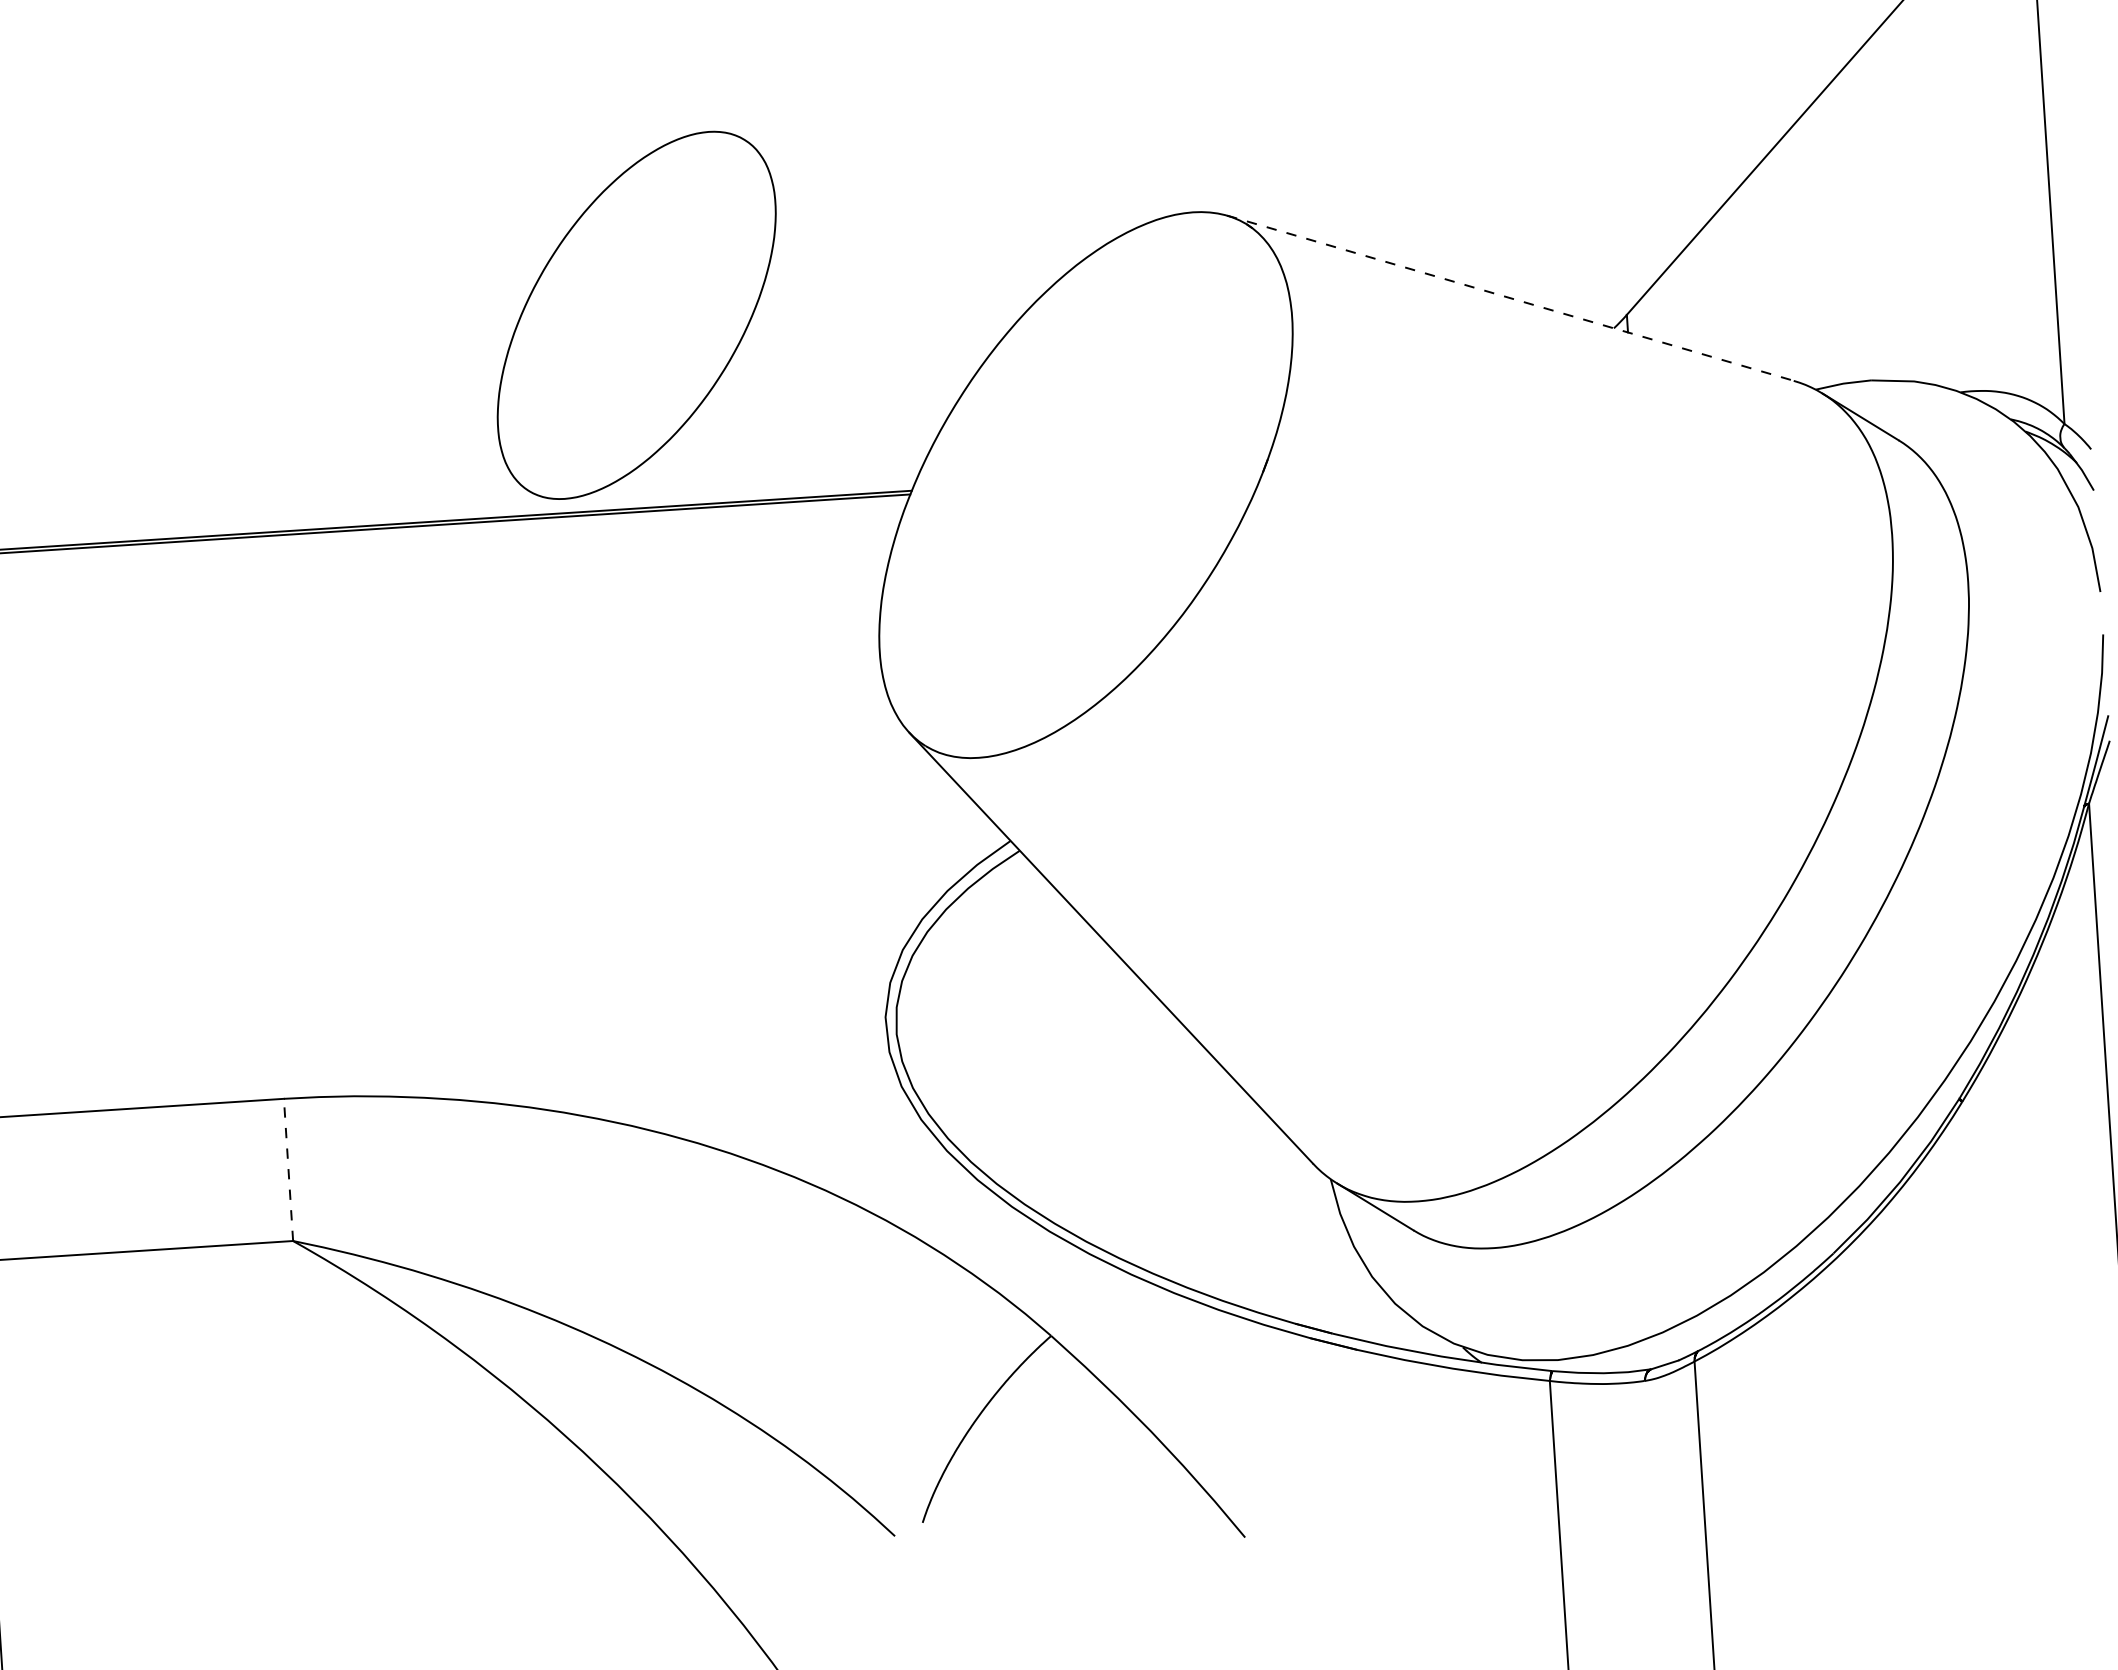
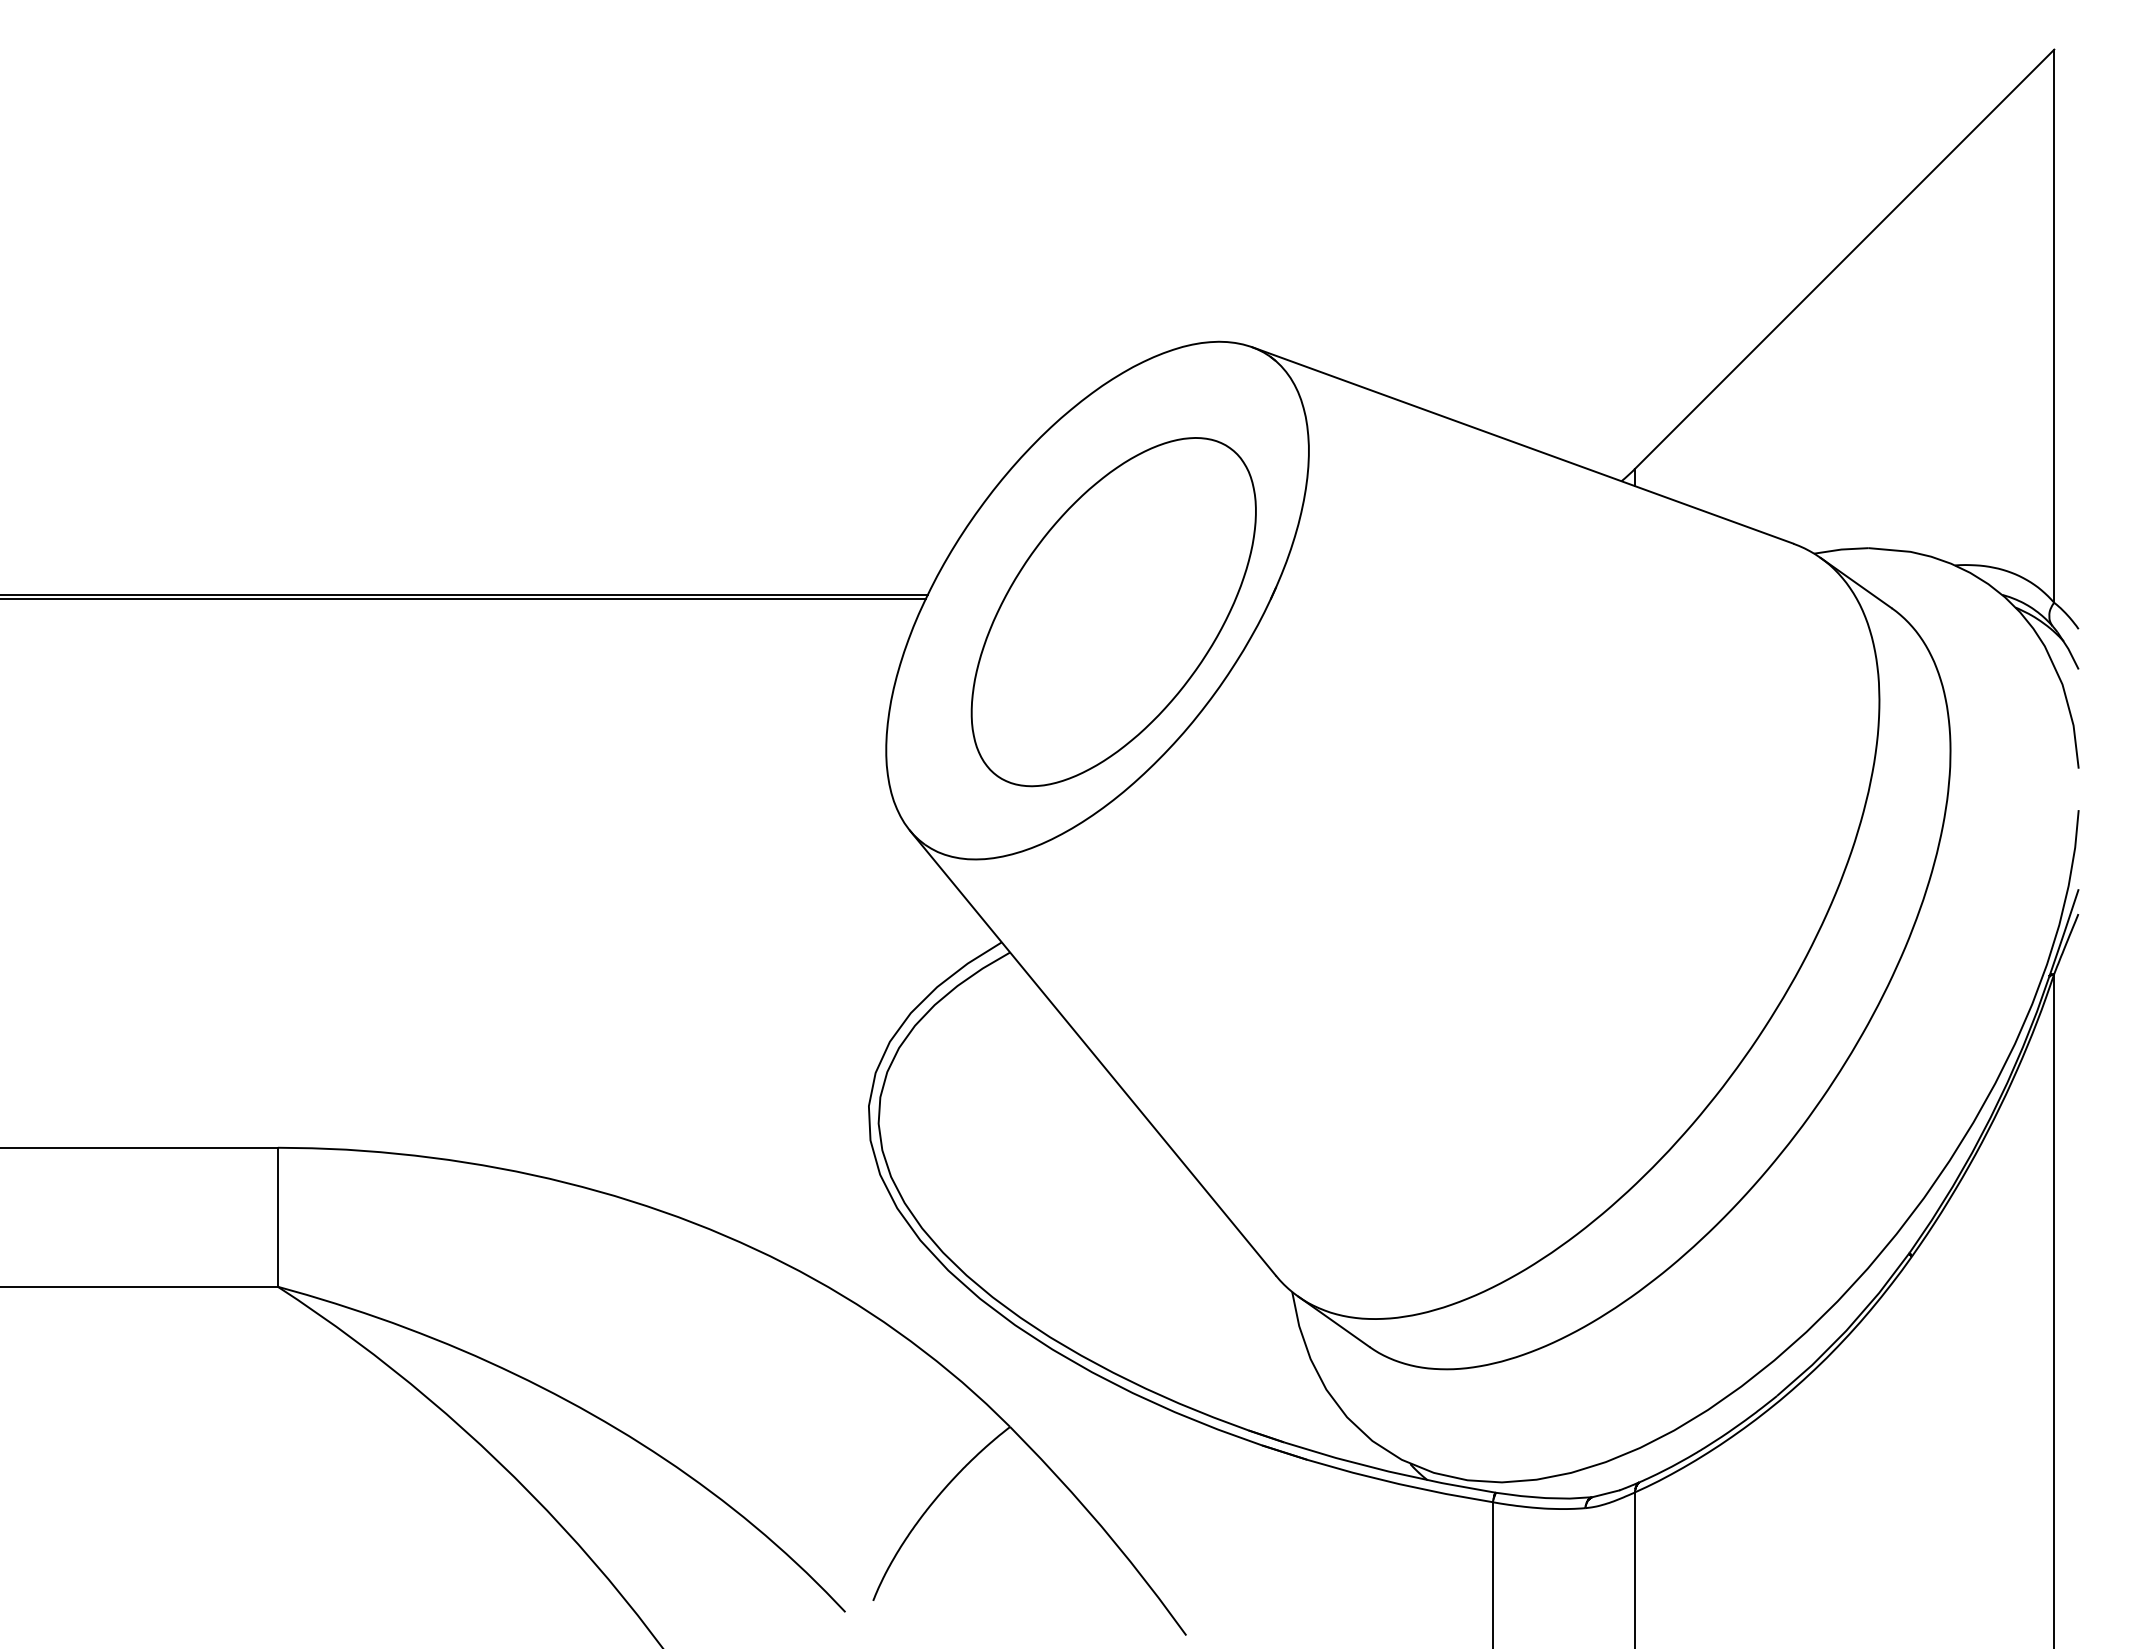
line: (1510, 298) -> (1522, 445), dashed -> solid
part: (636, 315) -> (1113, 612), moved
line: (288, 1170) -> (277, 1217), dashed -> solid

